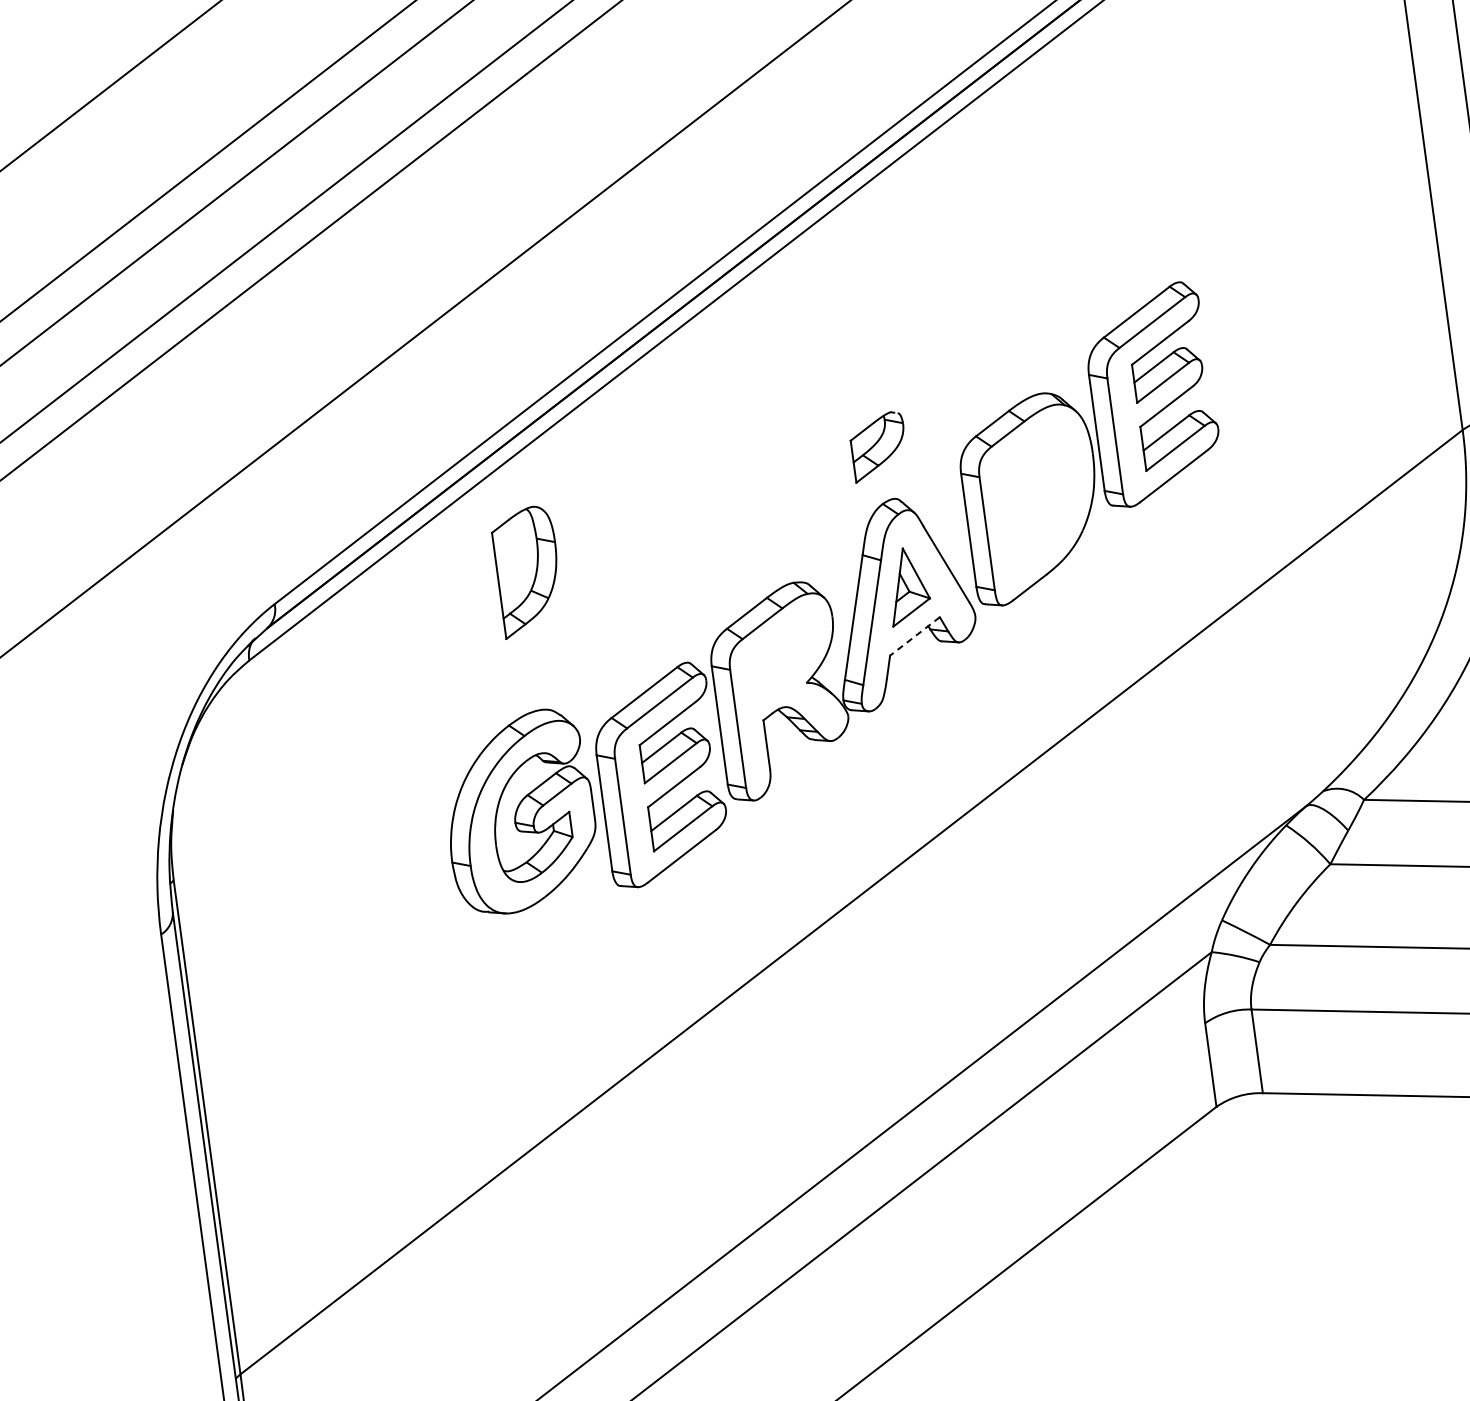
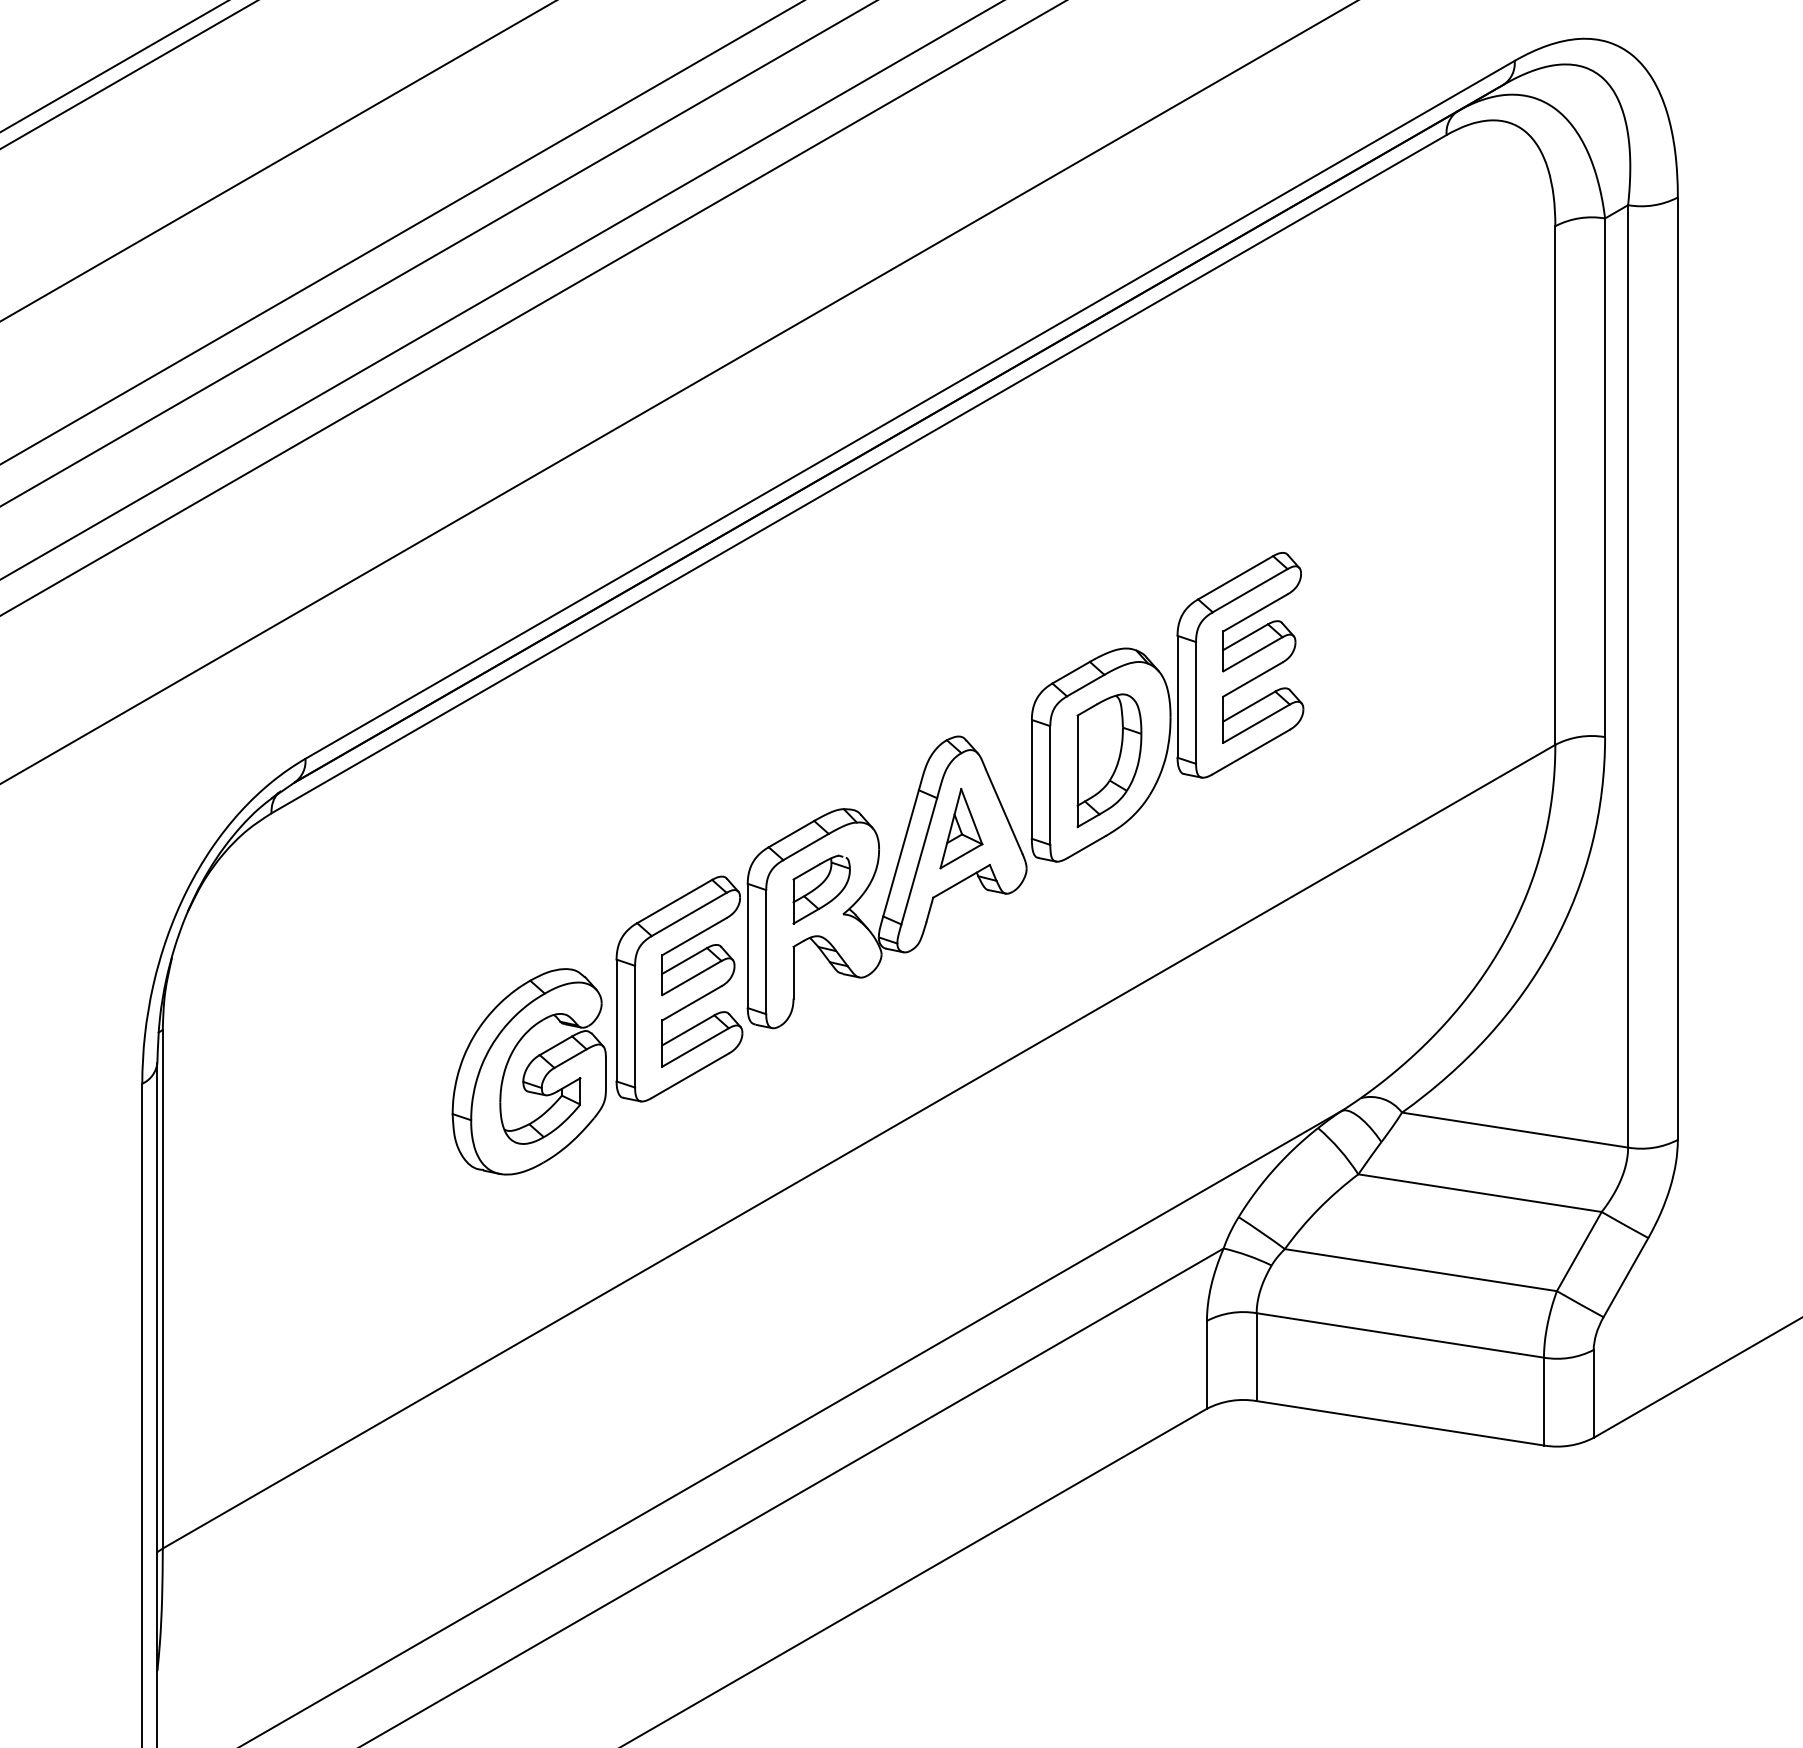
part: (878, 446) -> (821, 889), moved
part: (528, 571) -> (1109, 760), moved
line: (914, 636) -> (961, 881), dashed -> solid
part: (518, 812) -> (528, 1071), moved

